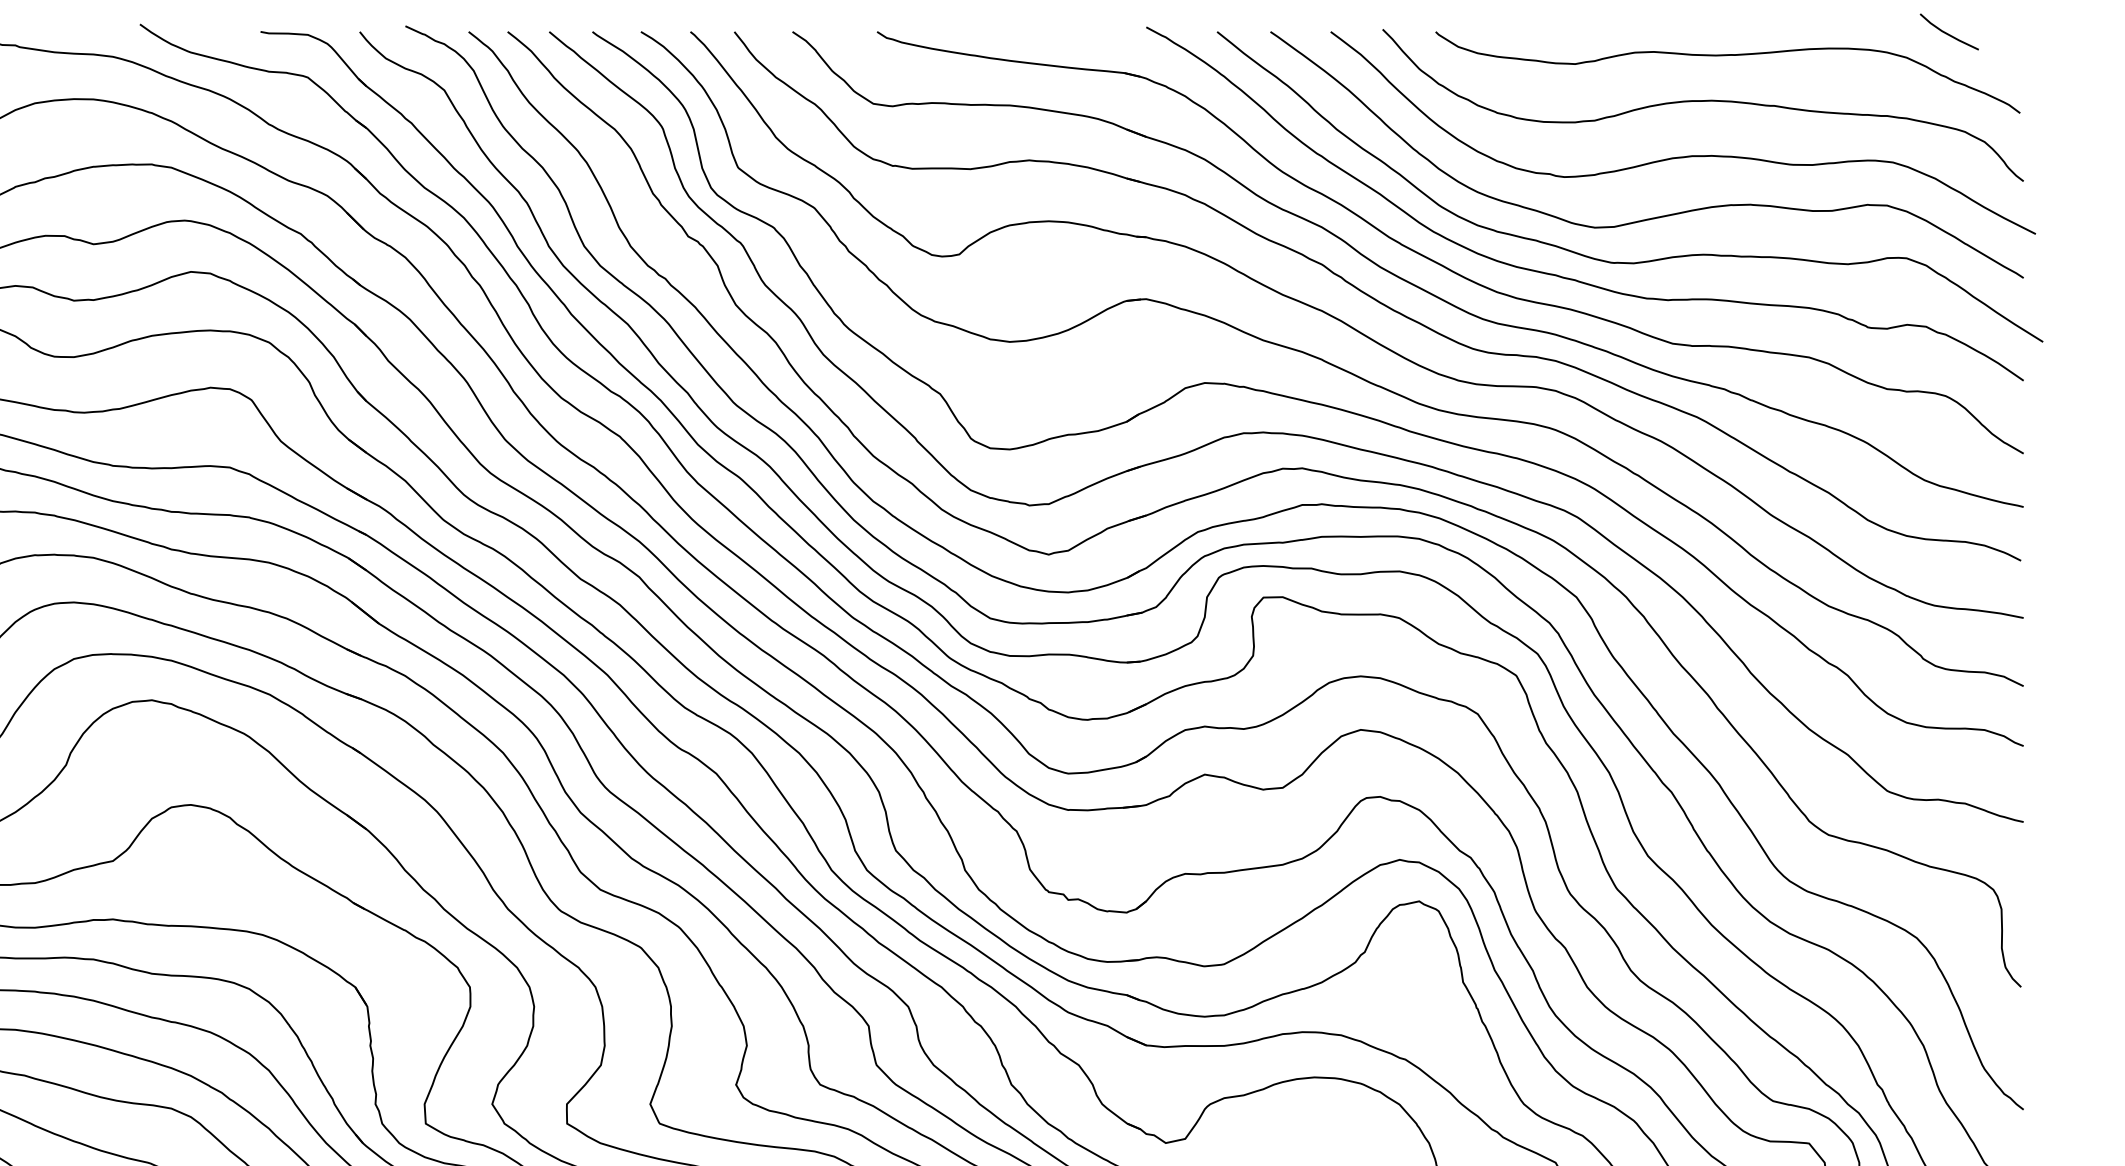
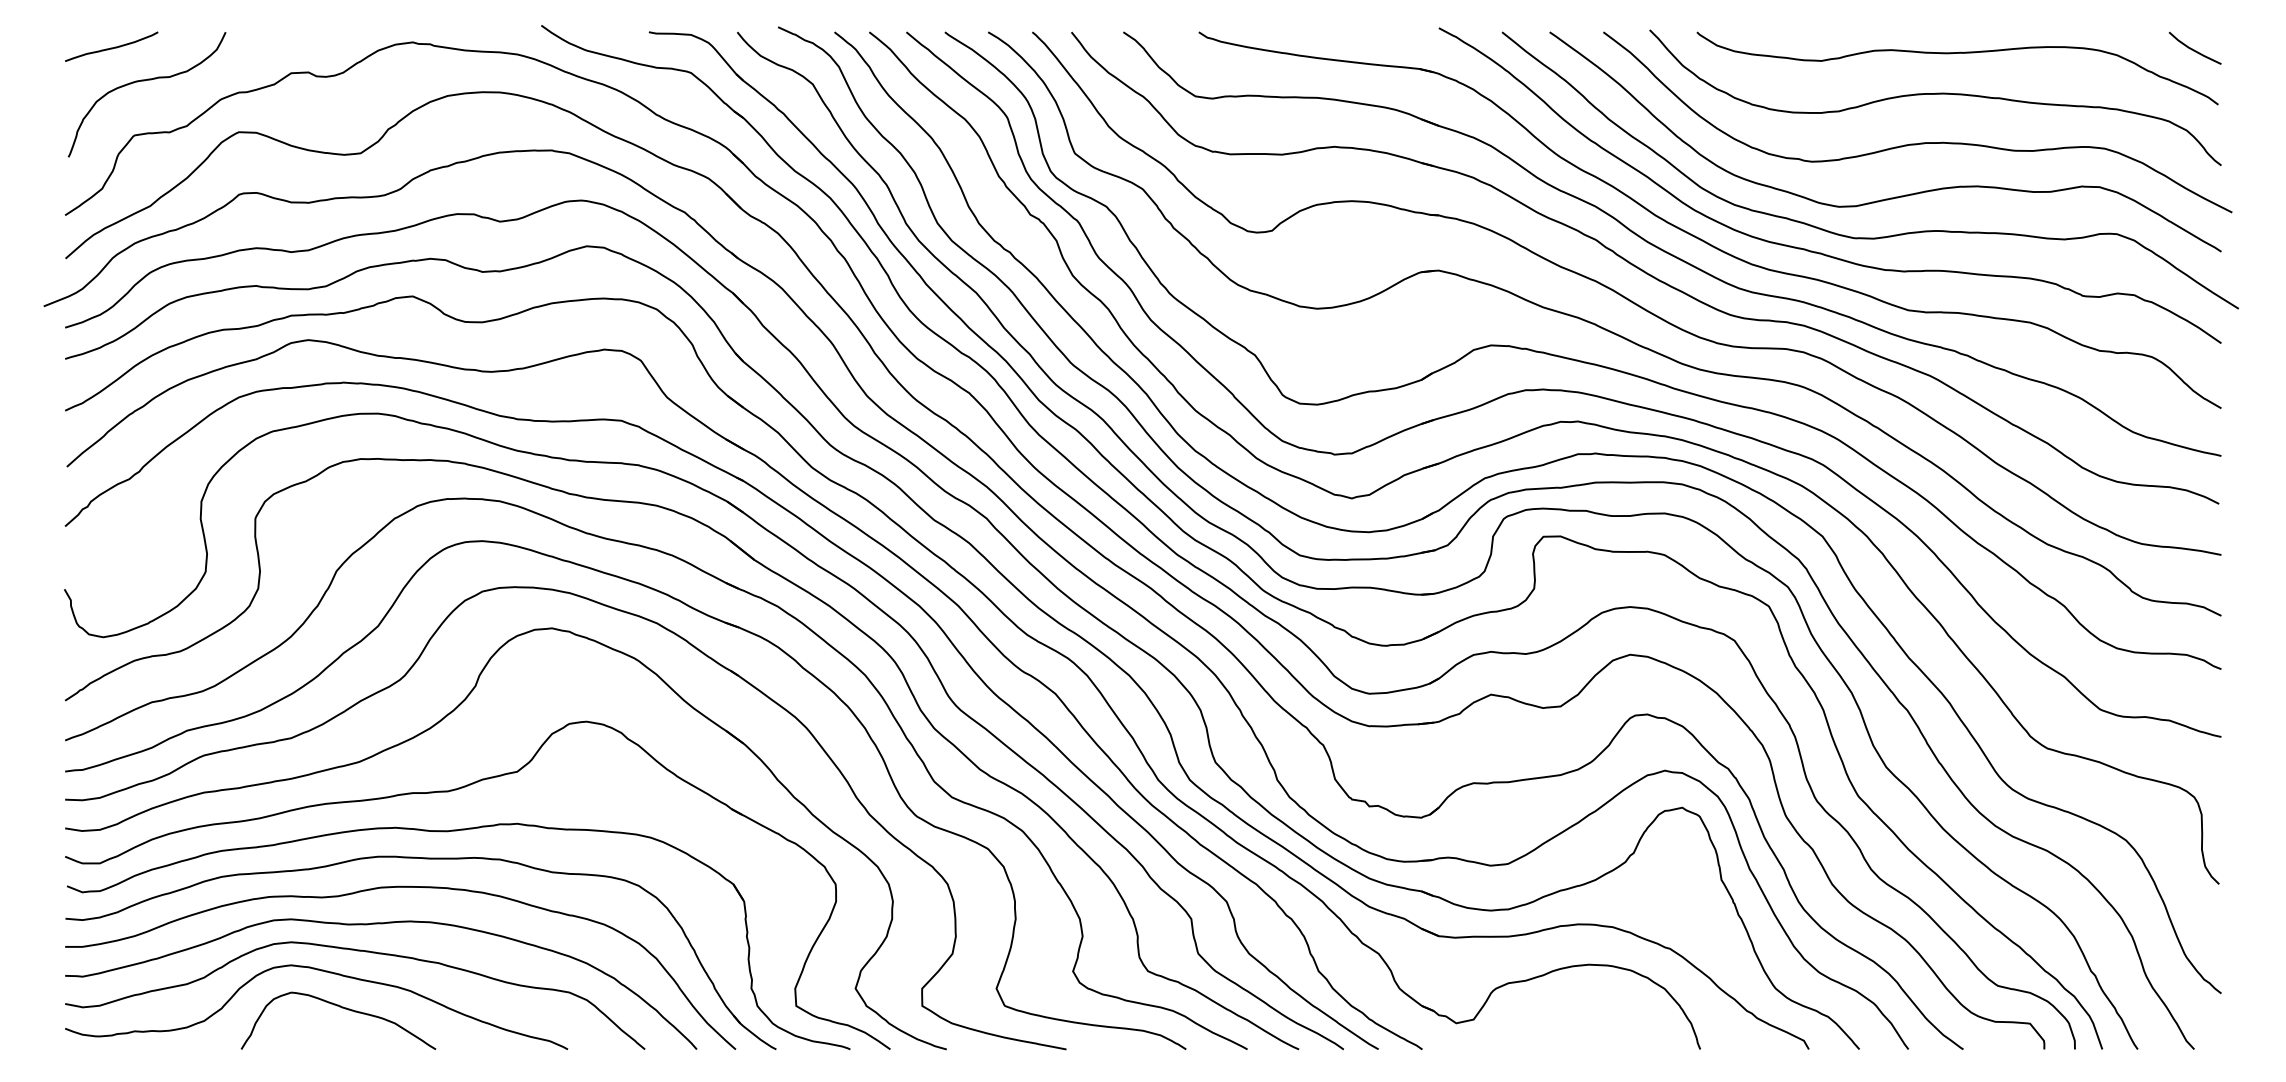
line: (1948, 33) -> (2194, 49), moved

